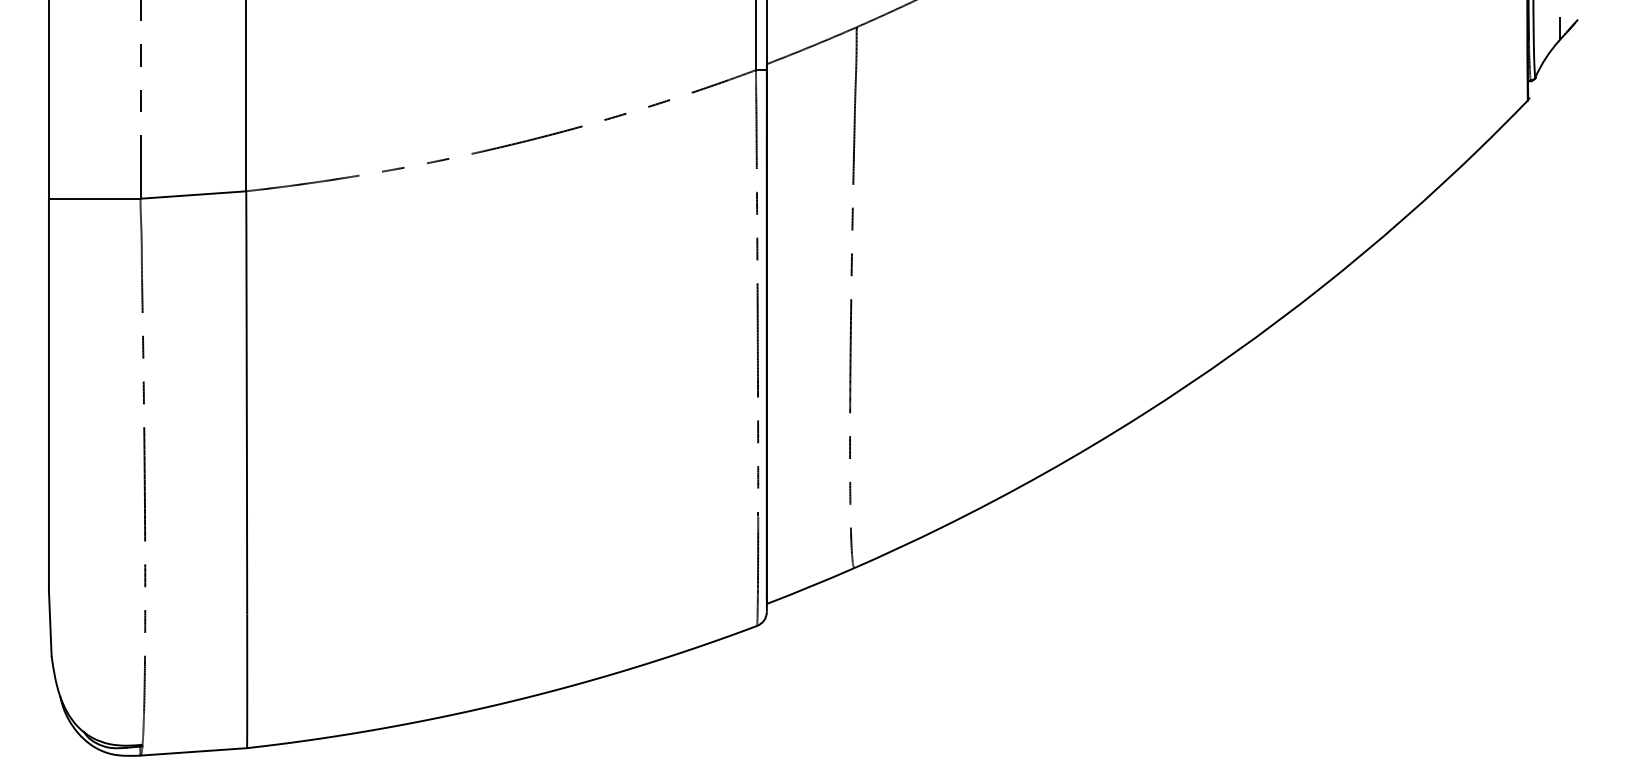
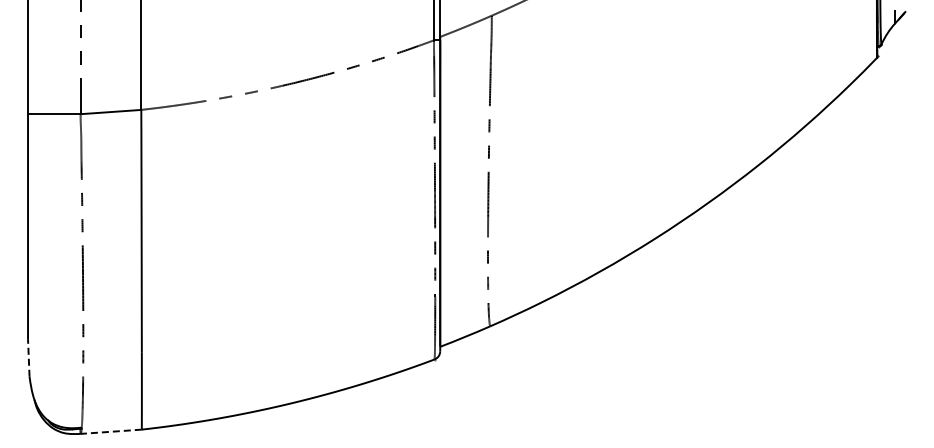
line: (49, 622) -> (28, 357), solid -> dashed
line: (194, 751) -> (111, 431), solid -> dashed

